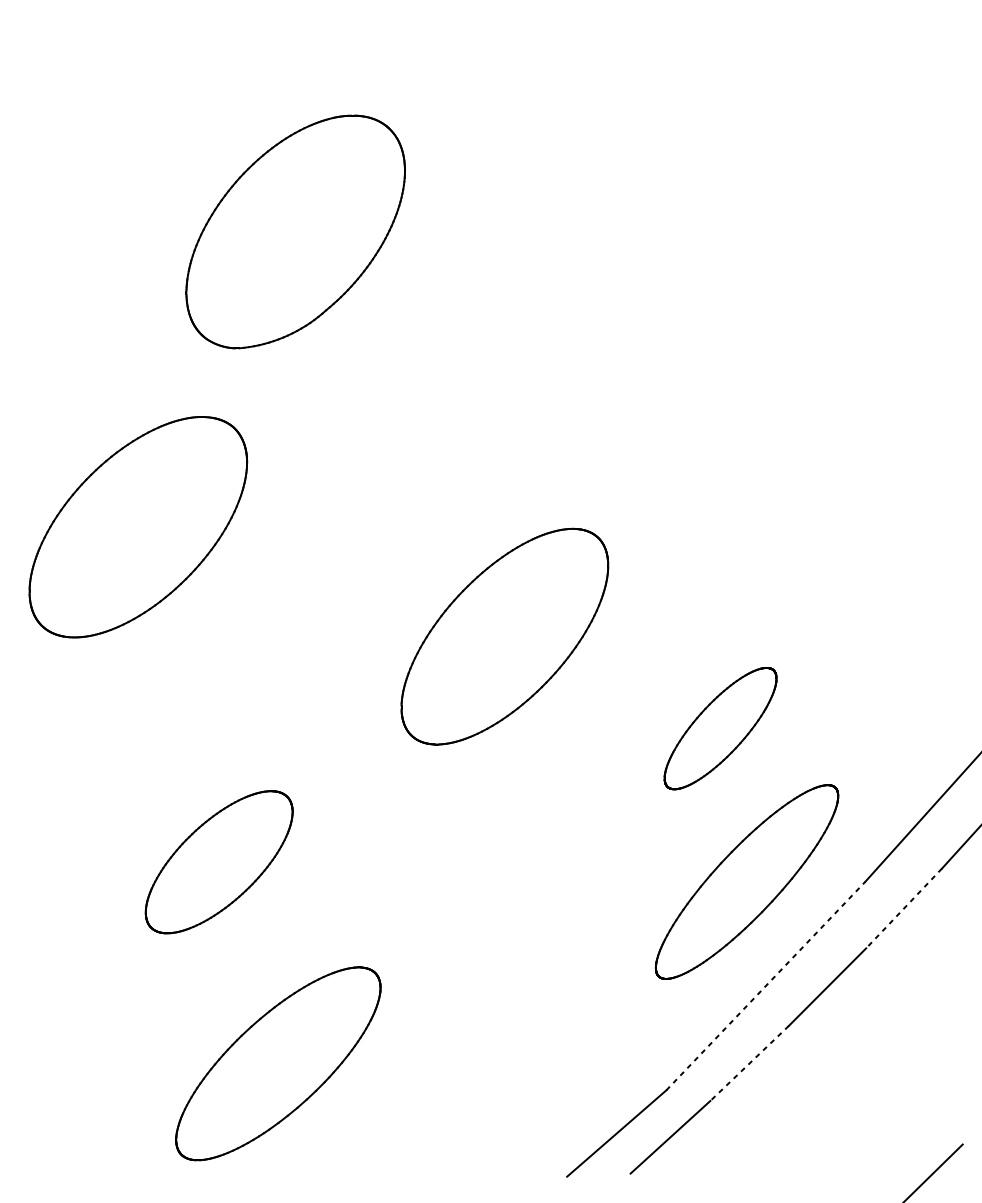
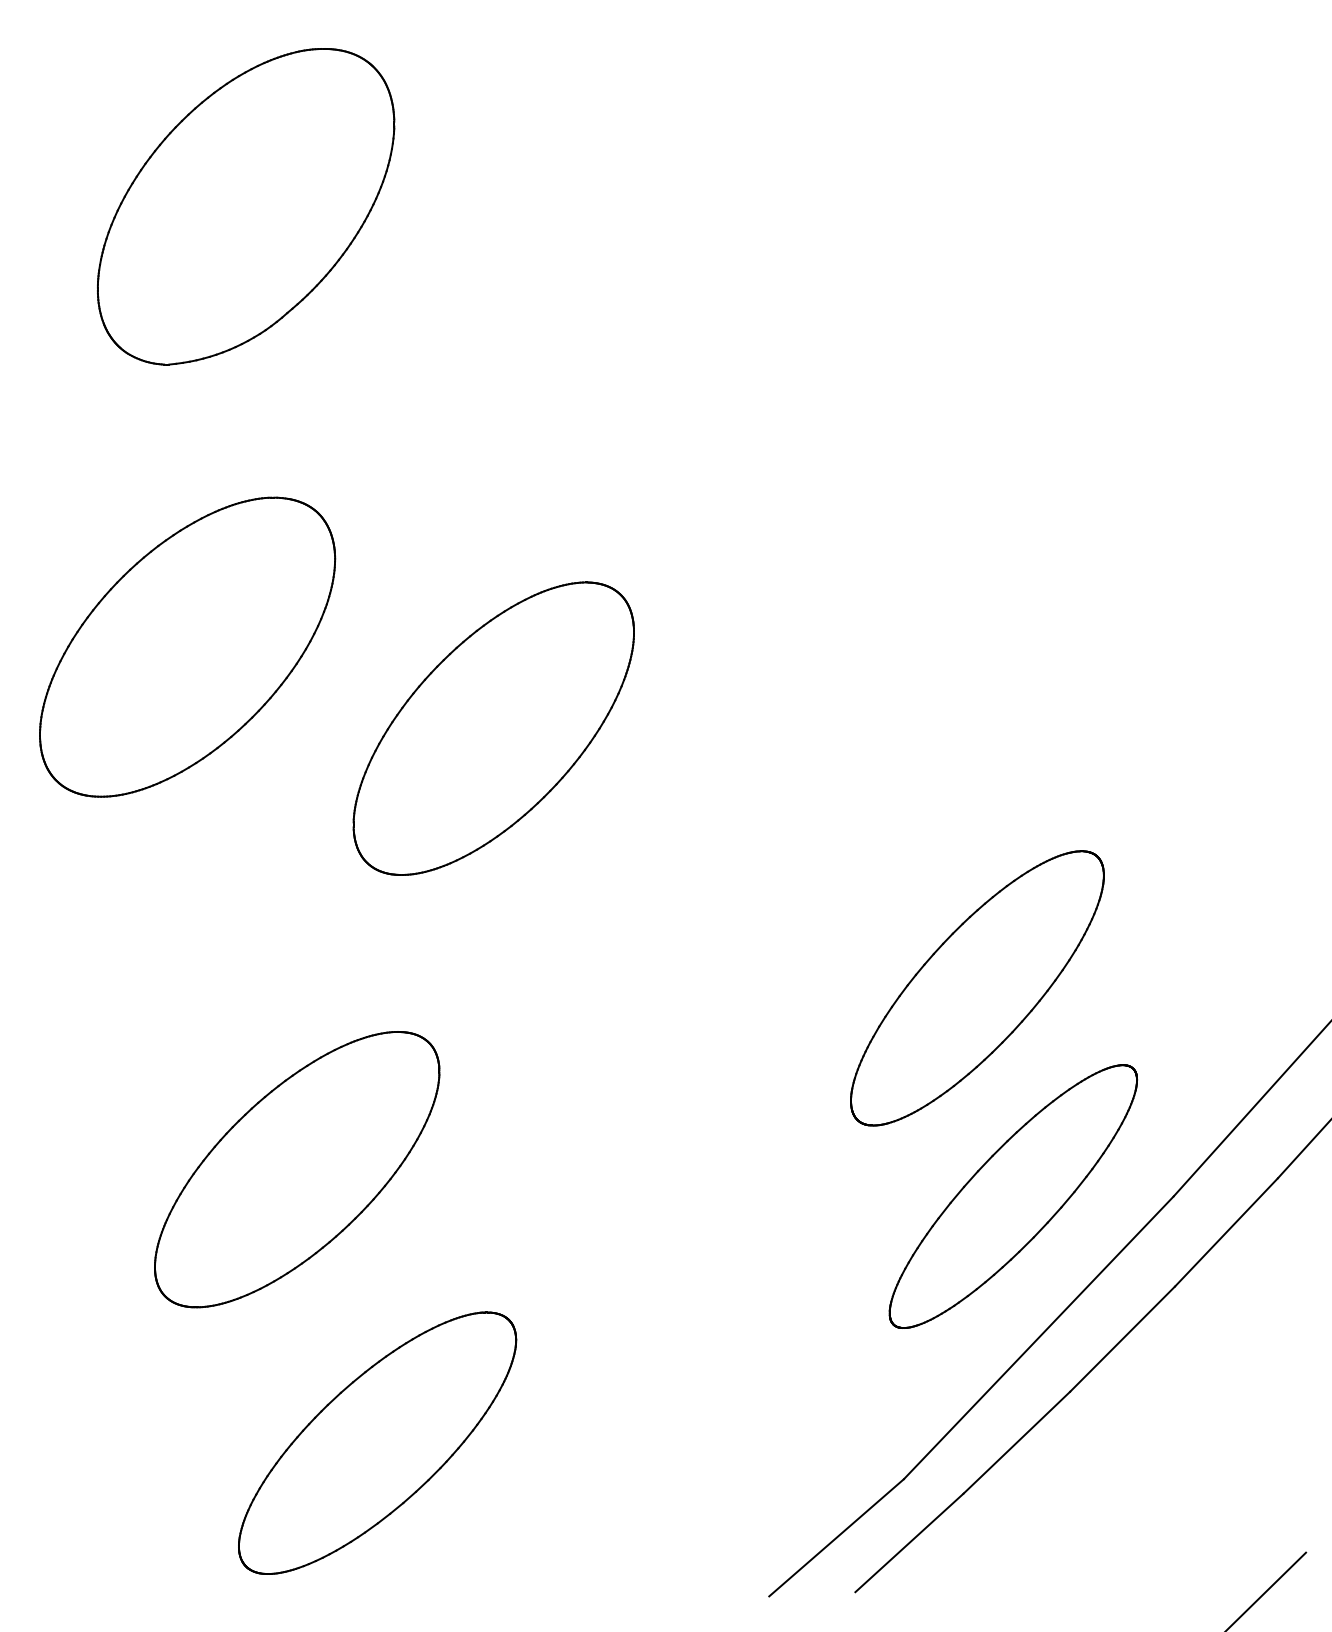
part: (296, 231) -> (246, 206), moved
part: (138, 526) -> (187, 646), moved
part: (504, 636) -> (493, 728), moved
part: (720, 728) -> (977, 988), size x1.67
part: (219, 862) -> (297, 1169), size x1.43
line: (904, 908) -> (1226, 1232), dashed -> solid
line: (766, 985) -> (1039, 1337), dashed -> solid
line: (749, 1063) -> (1016, 1442), dashed -> solid

